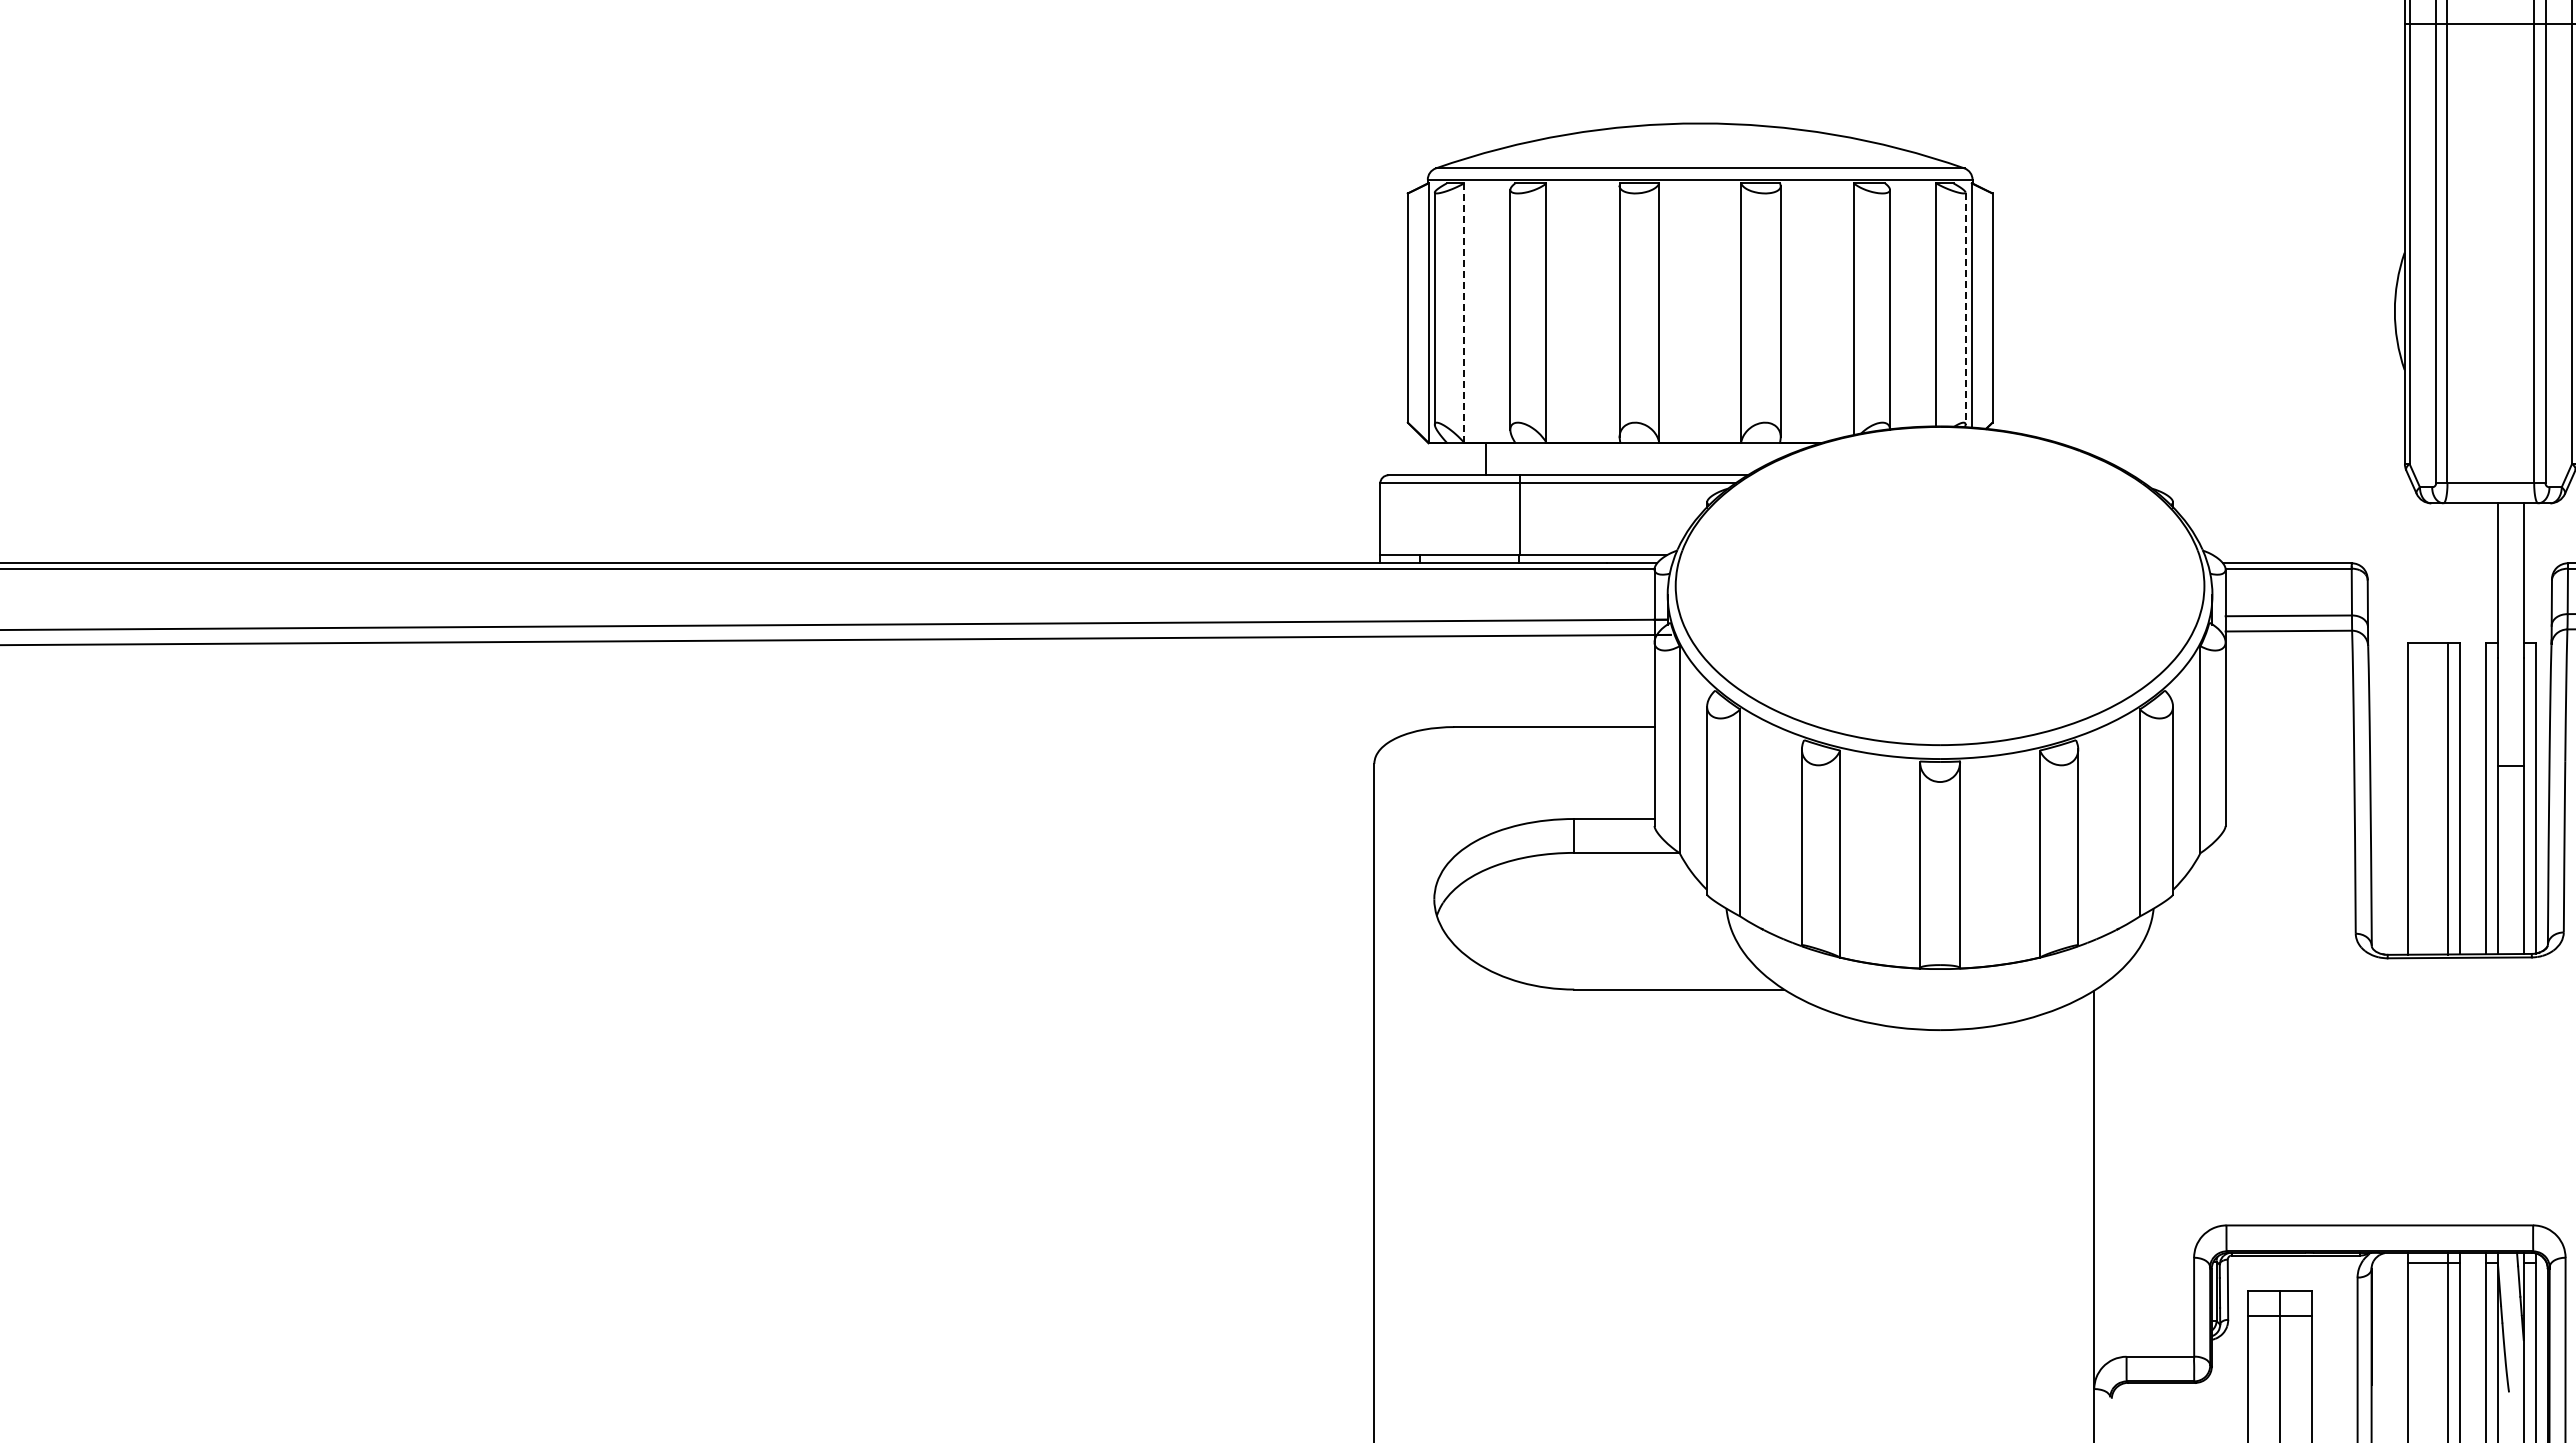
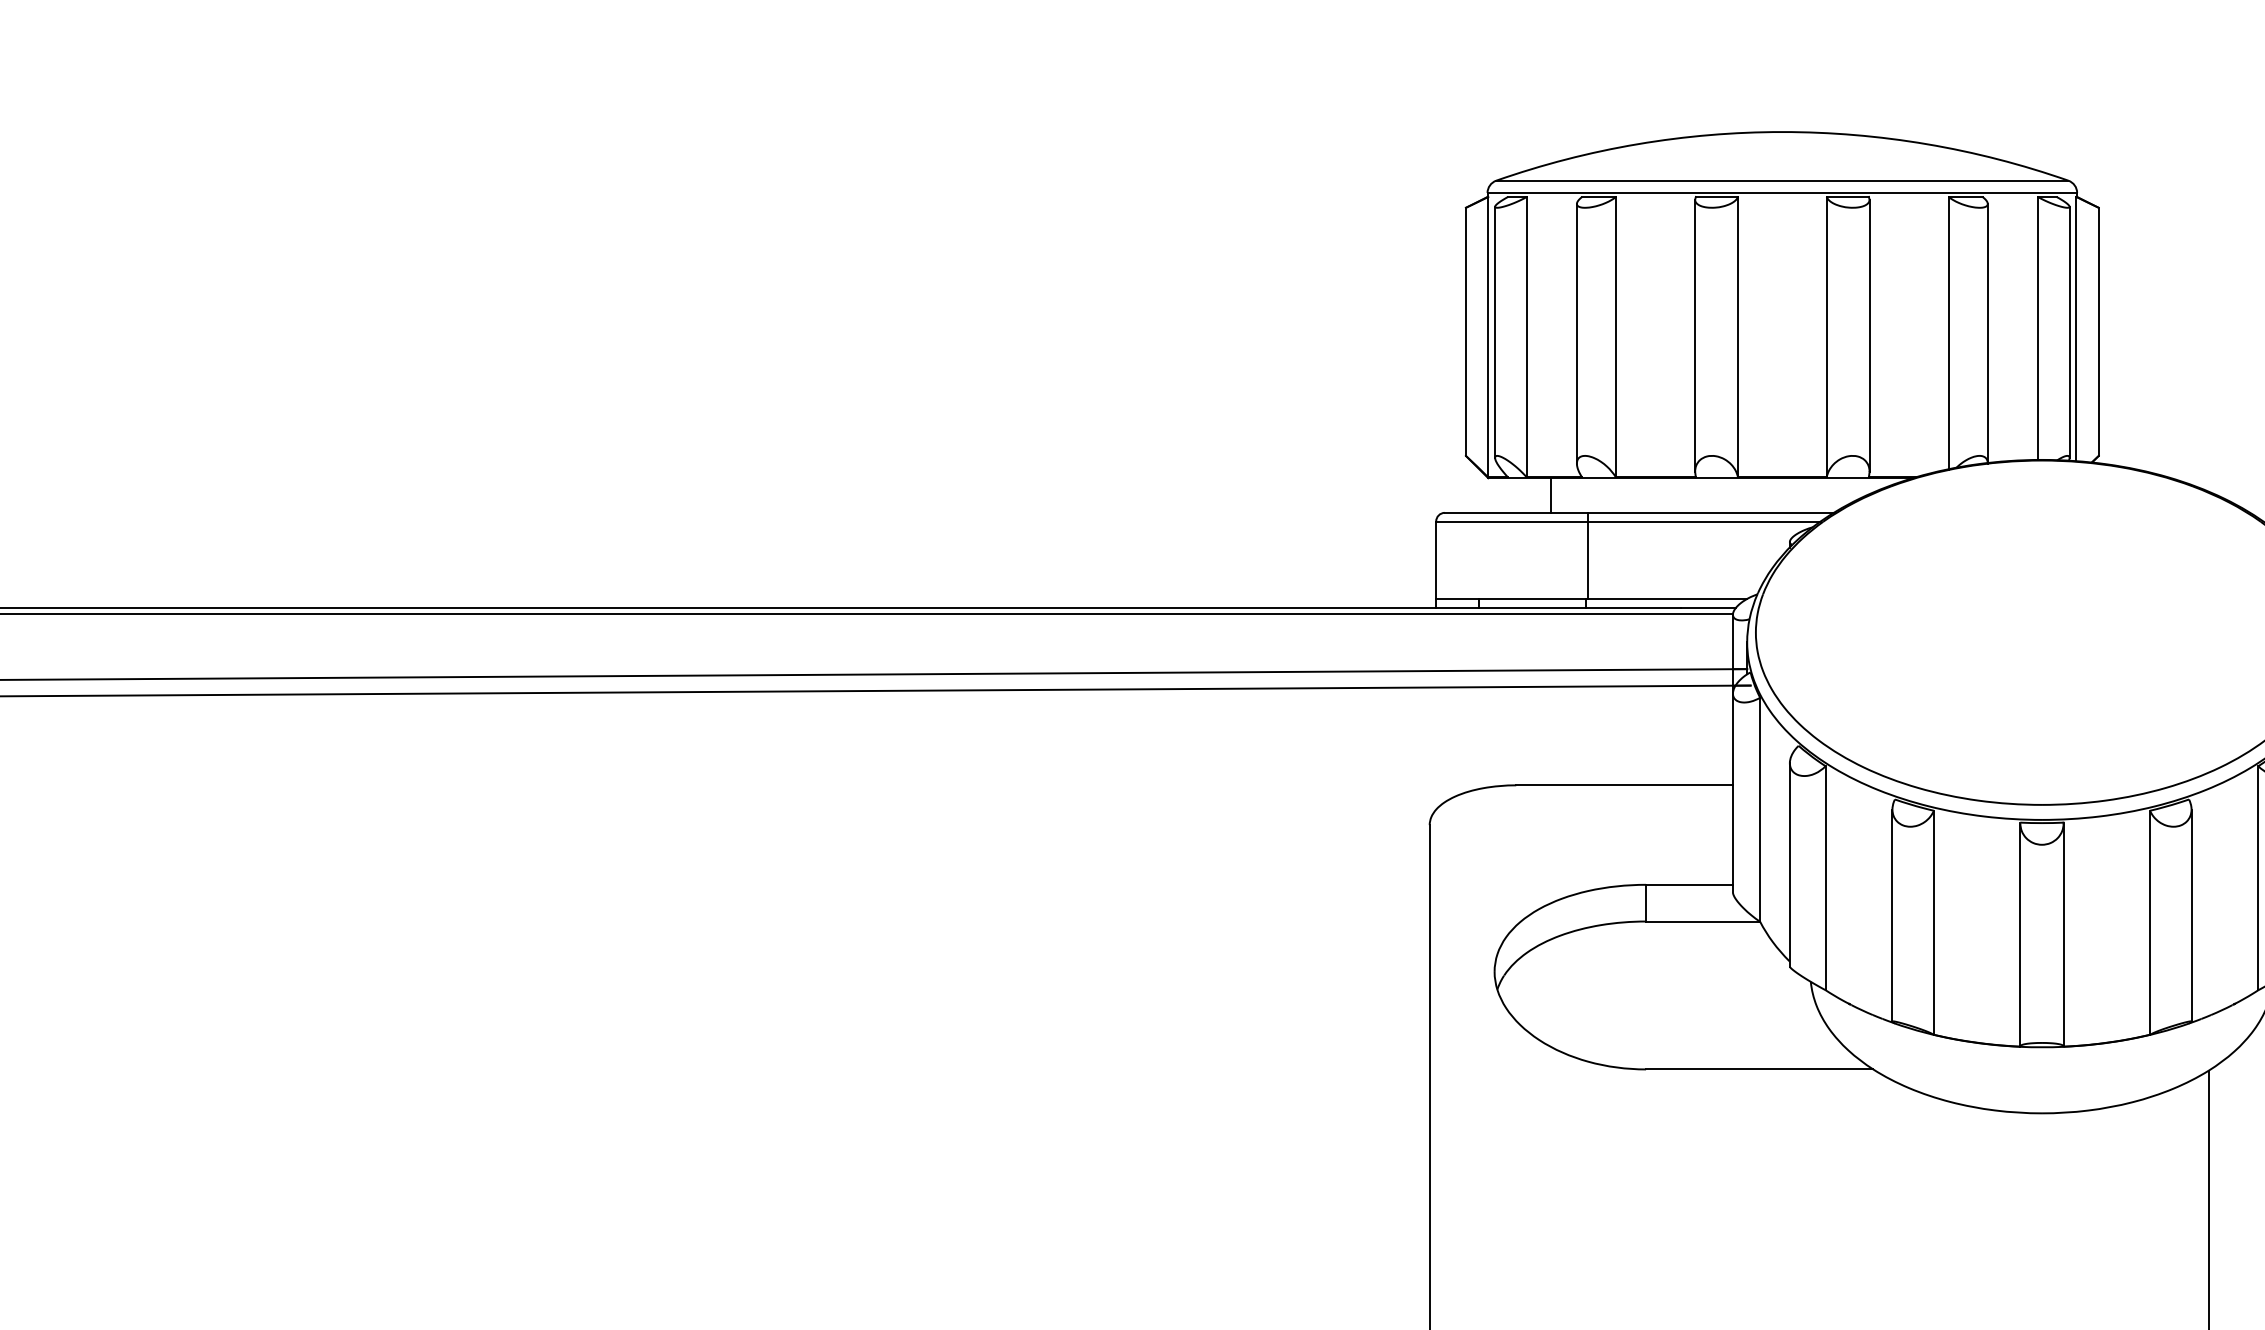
line: (1965, 308) -> (2069, 332), dashed -> solid
line: (1464, 313) -> (1527, 337), dashed -> solid

